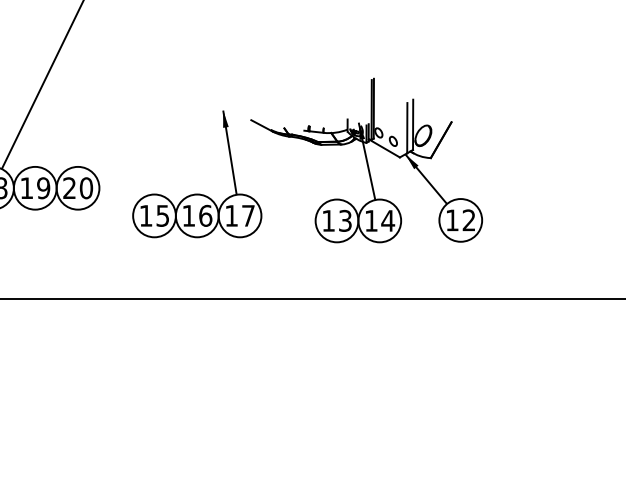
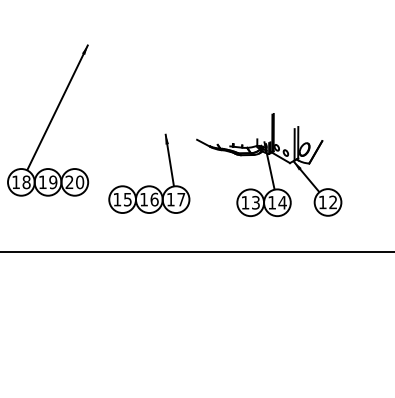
part: (367, 159) -> (269, 164), moved

